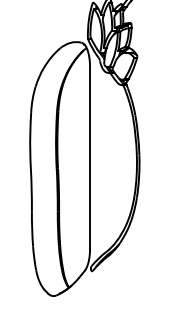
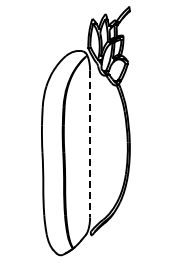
line: (90, 158) -> (90, 144), solid -> dashed

